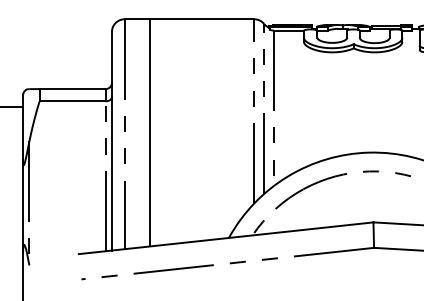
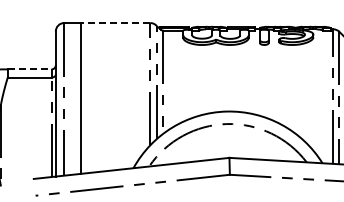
line: (201, 19) -> (115, 23), solid -> dashed
line: (72, 89) -> (29, 69), solid -> dashed

